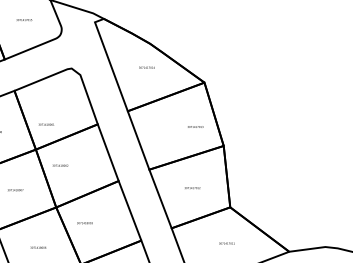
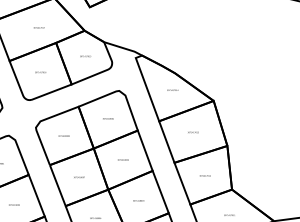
text: (46, 124) -> (108, 118), moved
text: (195, 127) -> (193, 132), moved
text: (60, 165) -> (123, 159), moved
text: (84, 222) -> (138, 200), moved

